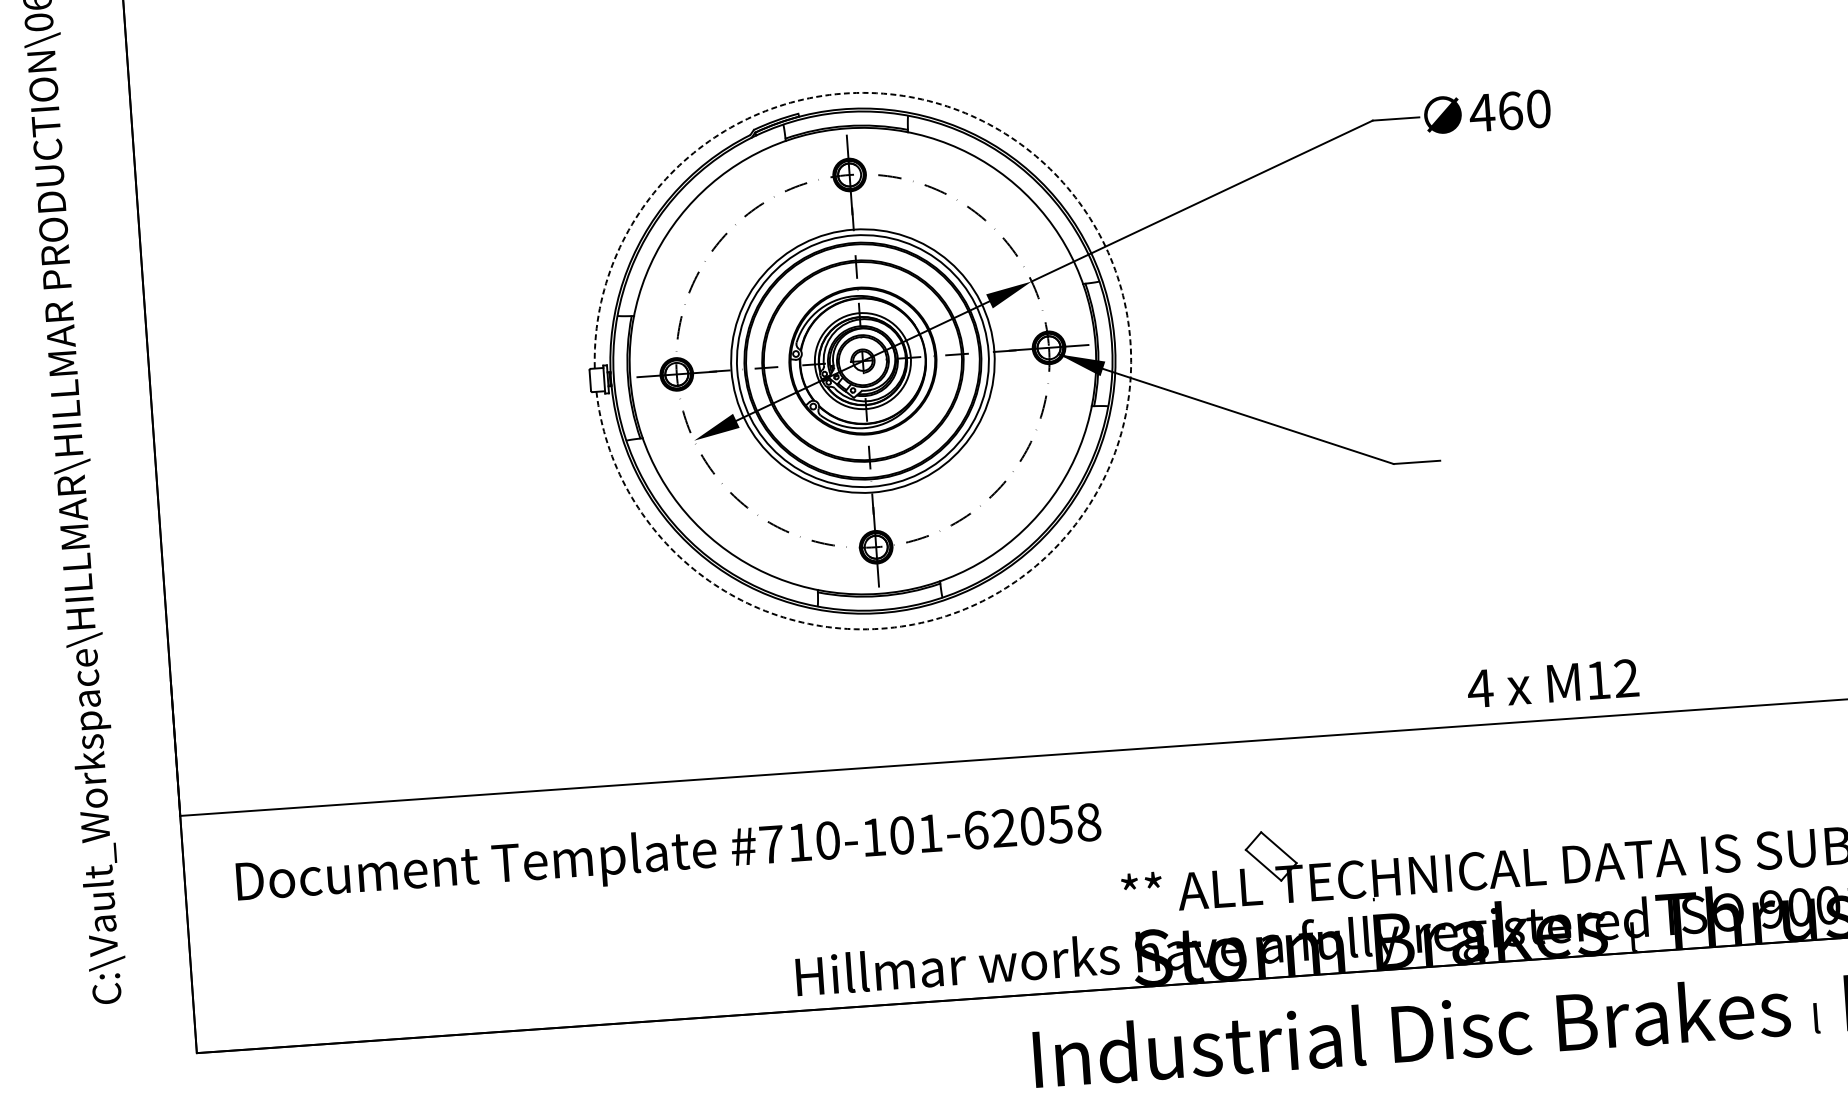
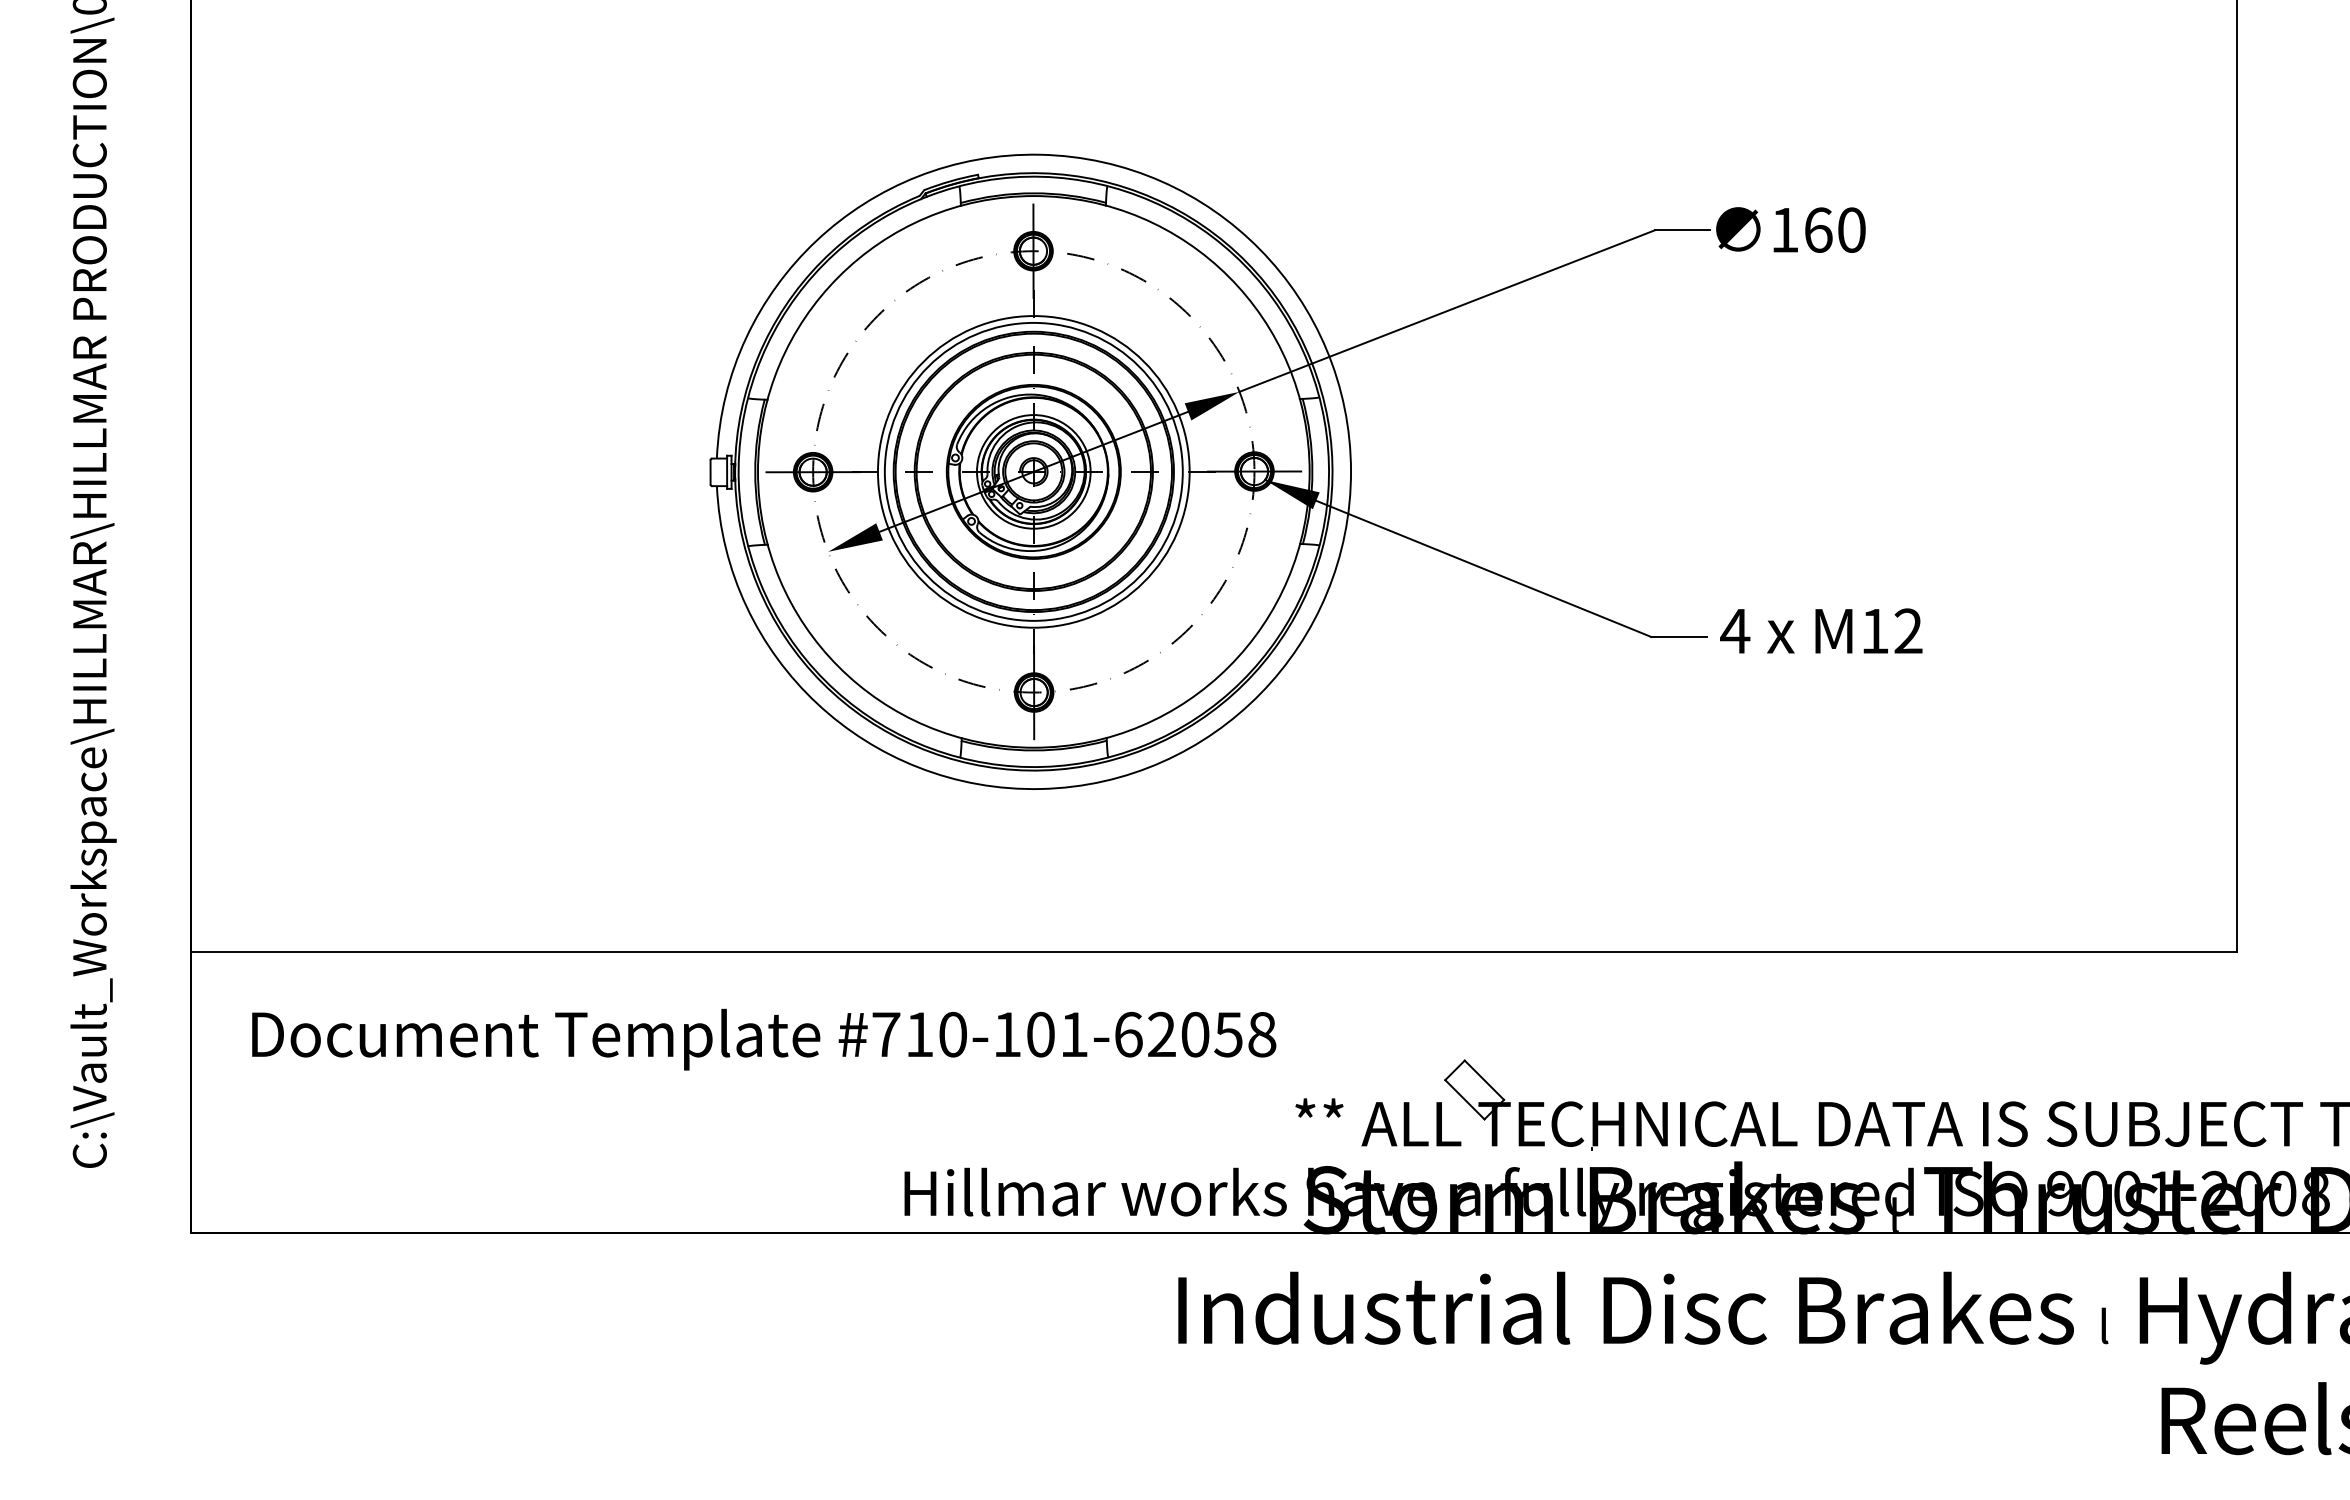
text: (1481, 113) -> (1784, 230), 460 -> 160
arc: (1130, 342) -> (1351, 471), dashed -> solid
text: (1553, 682) -> (1821, 630), moved

